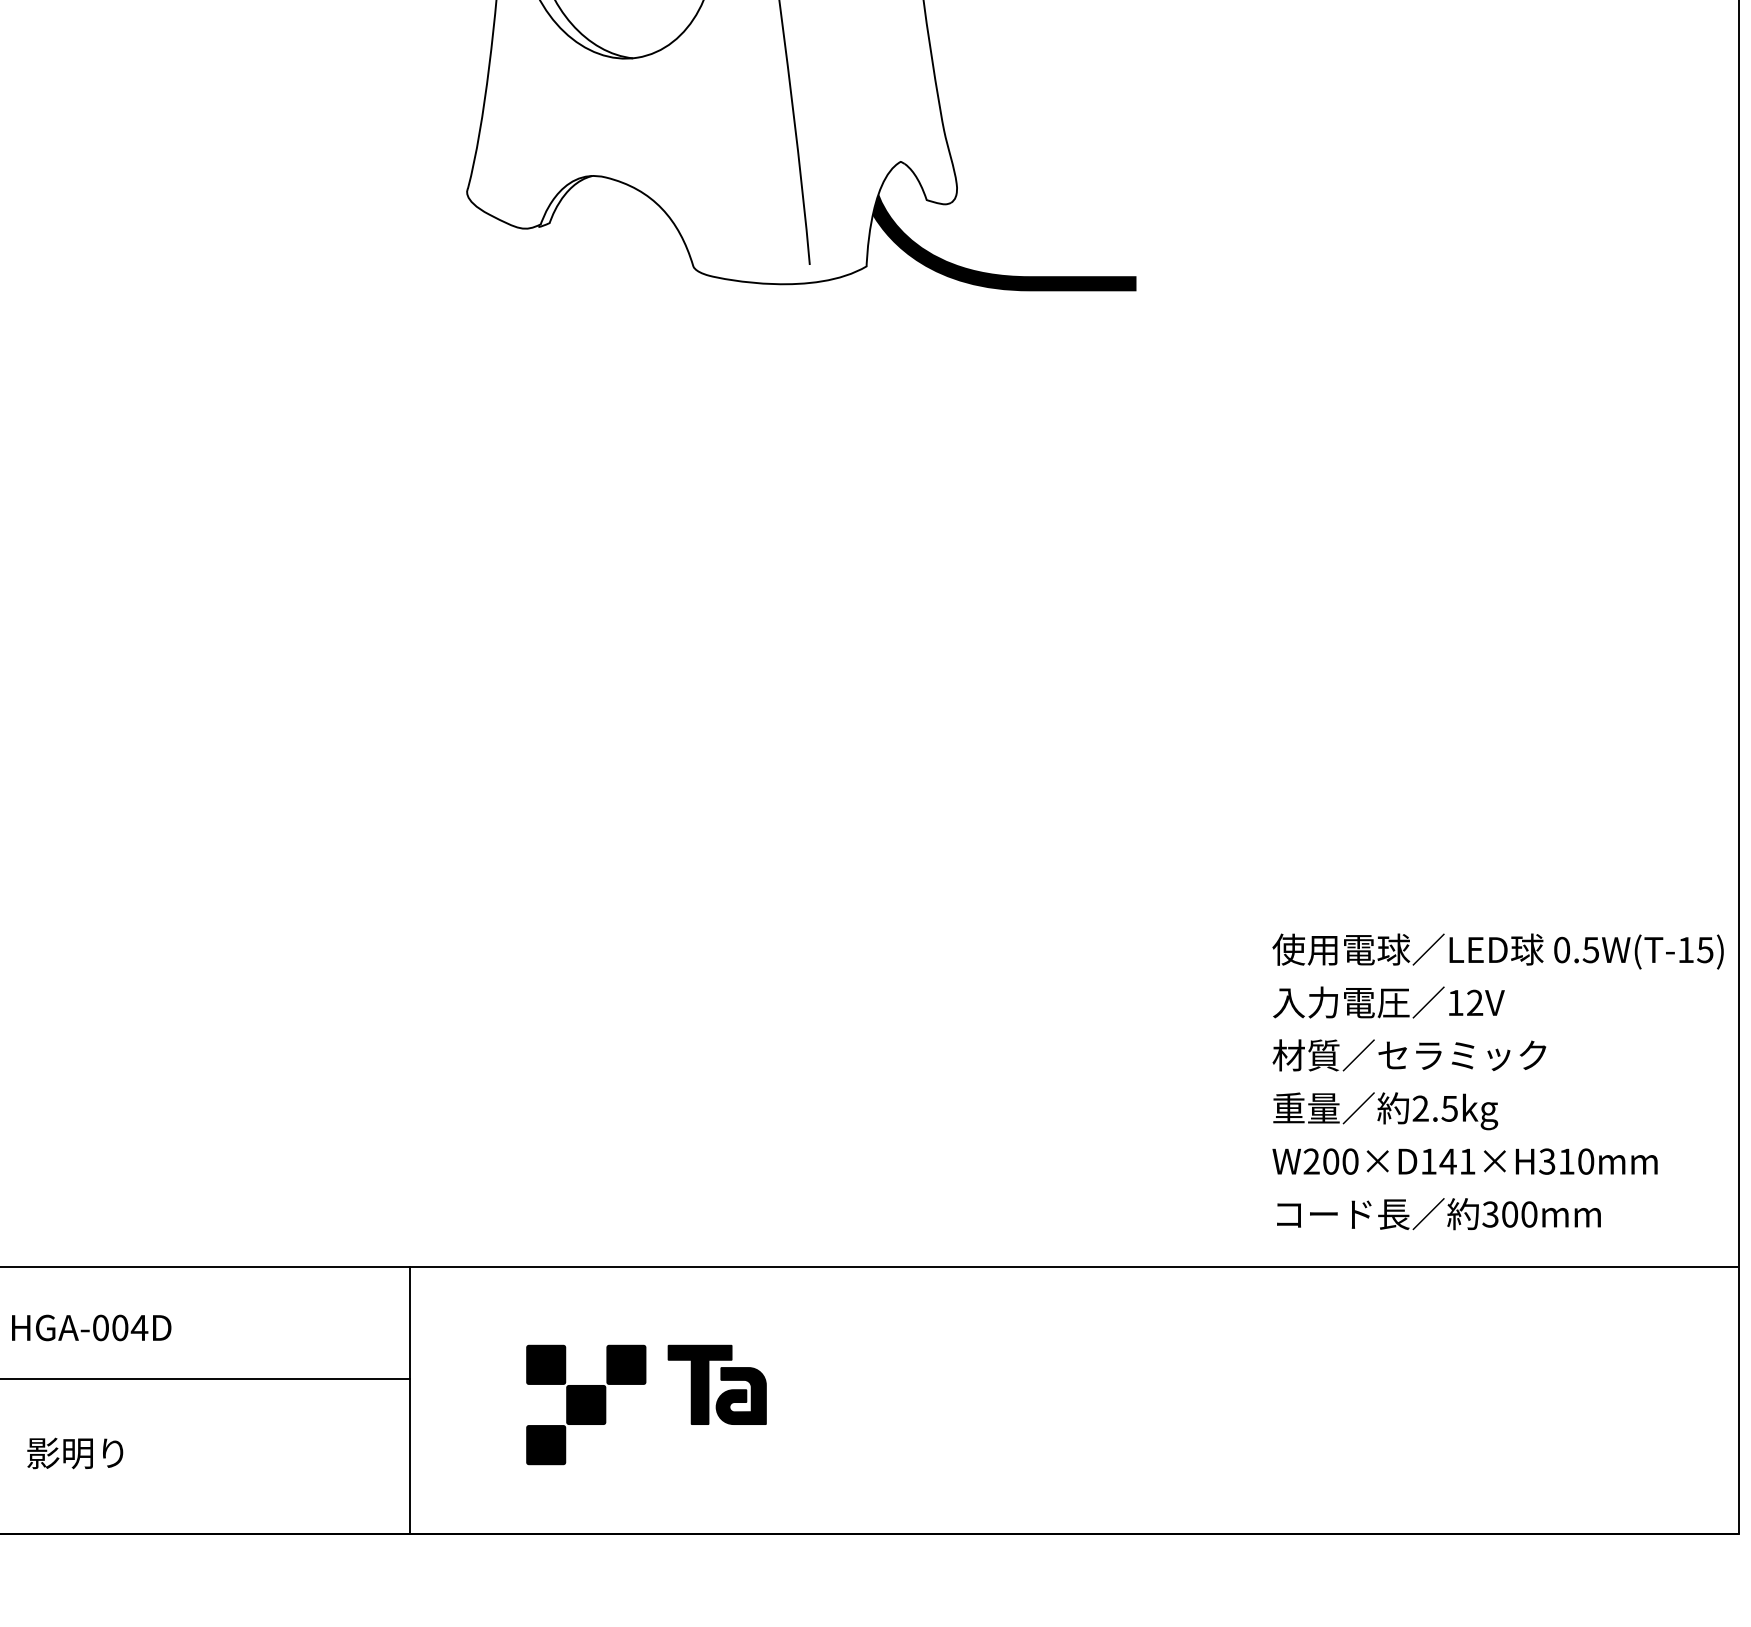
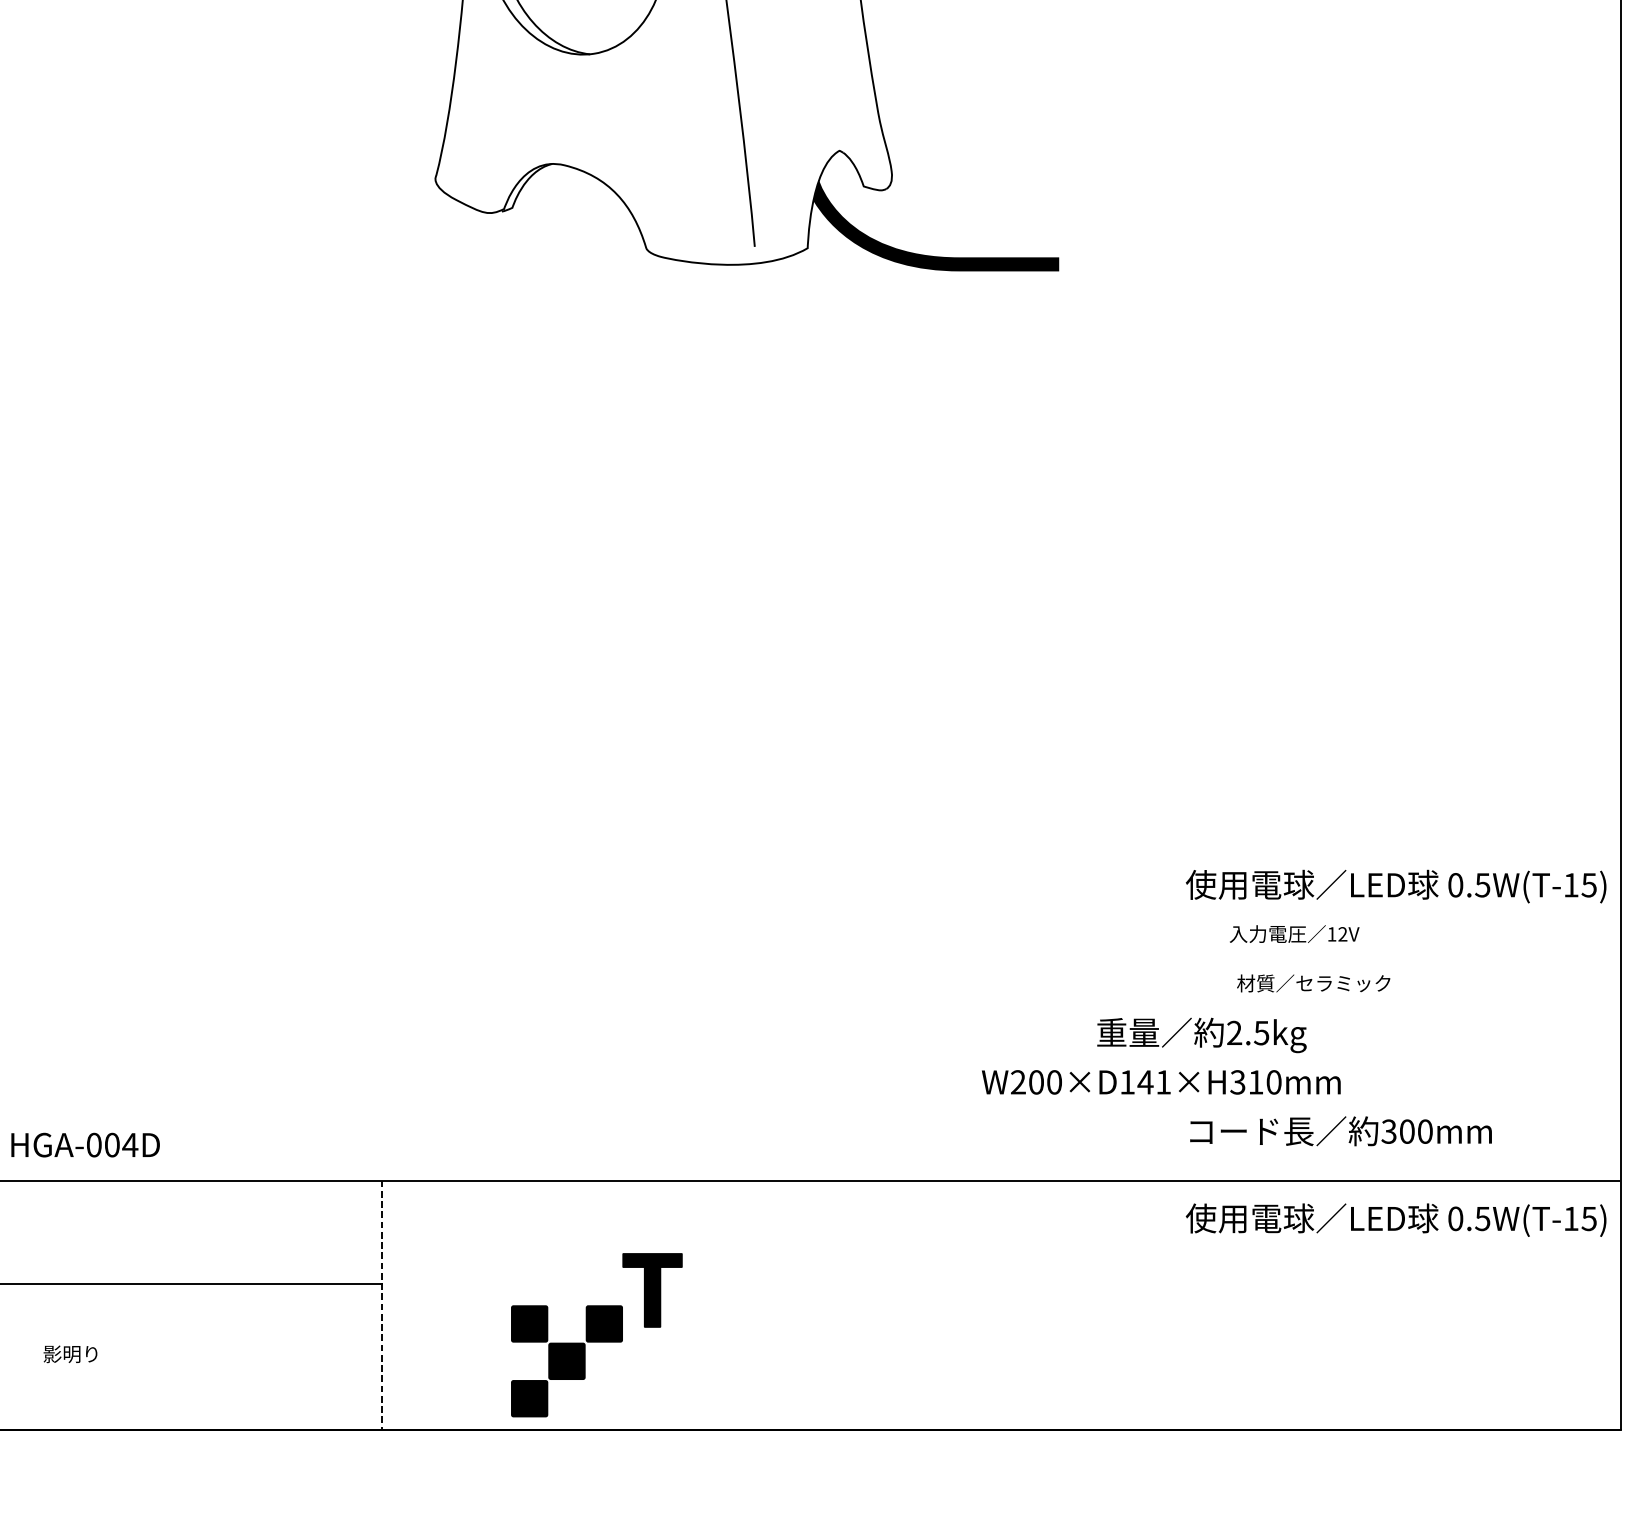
part: (1388, 1002) -> (1294, 934), size x0.6
part: (1409, 1055) -> (1313, 983), size x0.6
part: (1385, 1111) -> (1201, 1035), moved
part: (1464, 1161) -> (1160, 1082), moved
part: (1497, 1309) -> (1395, 1220), added
part: (91, 1327) -> (85, 1144), moved
fill: (740, 1396) -> (690, 1301), removed
line: (409, 1400) -> (381, 1304), solid -> dashed
part: (586, 1404) -> (567, 1360), moved
part: (75, 1453) -> (70, 1354), size x0.6

